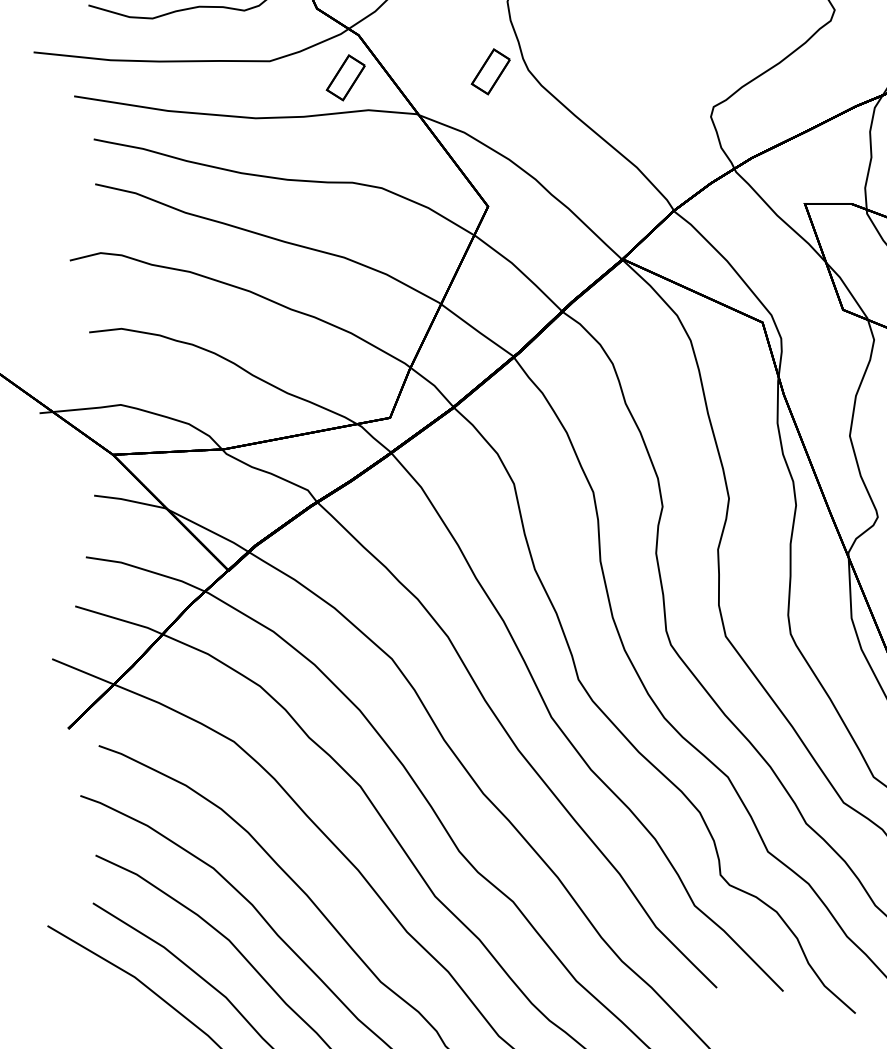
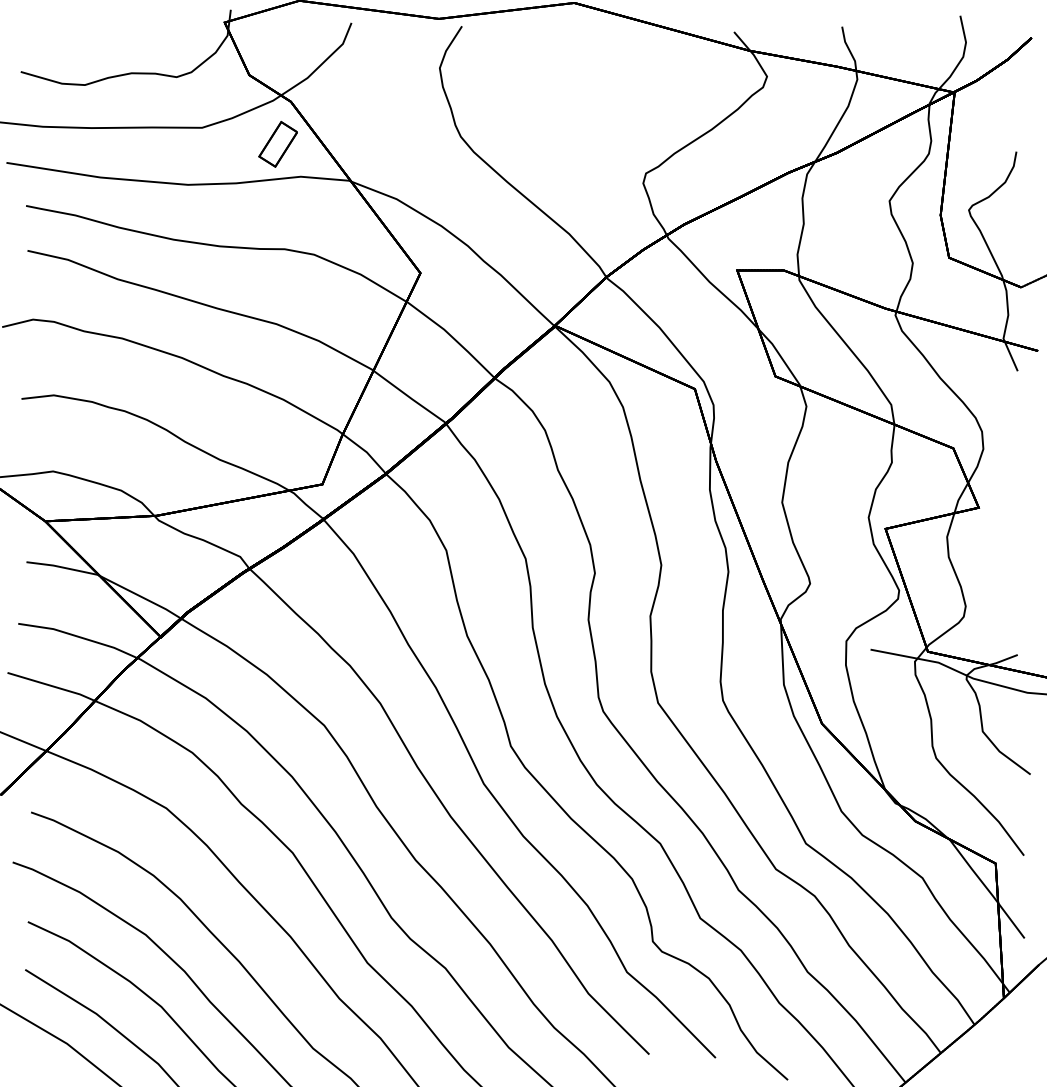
part: (490, 70) -> (422, 137), removed

